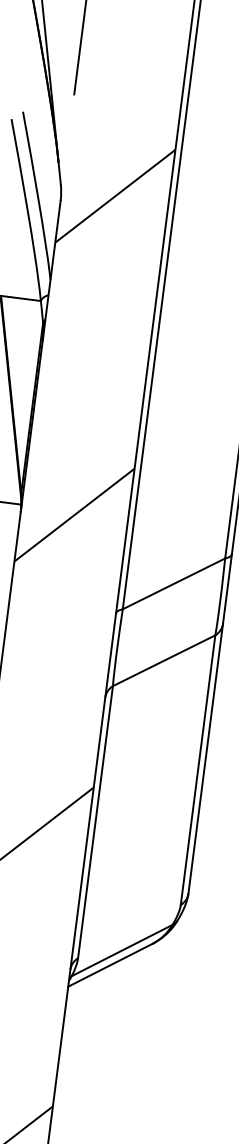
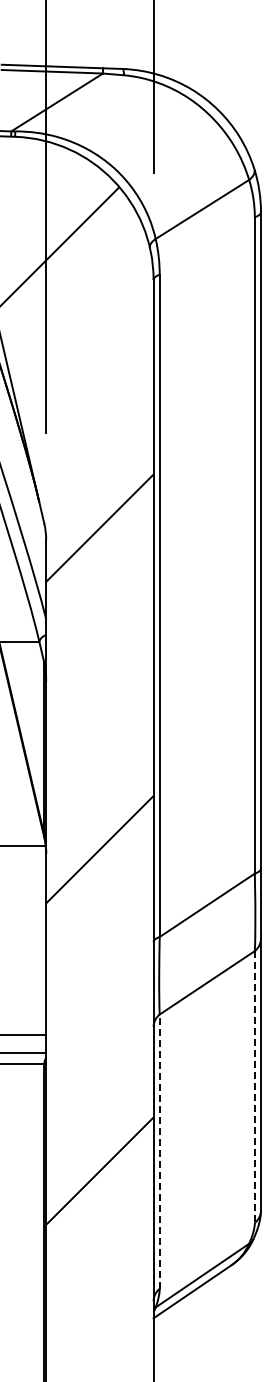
line: (197, 770) -> (254, 1087), solid -> dashed
line: (95, 821) -> (159, 1151), solid -> dashed

